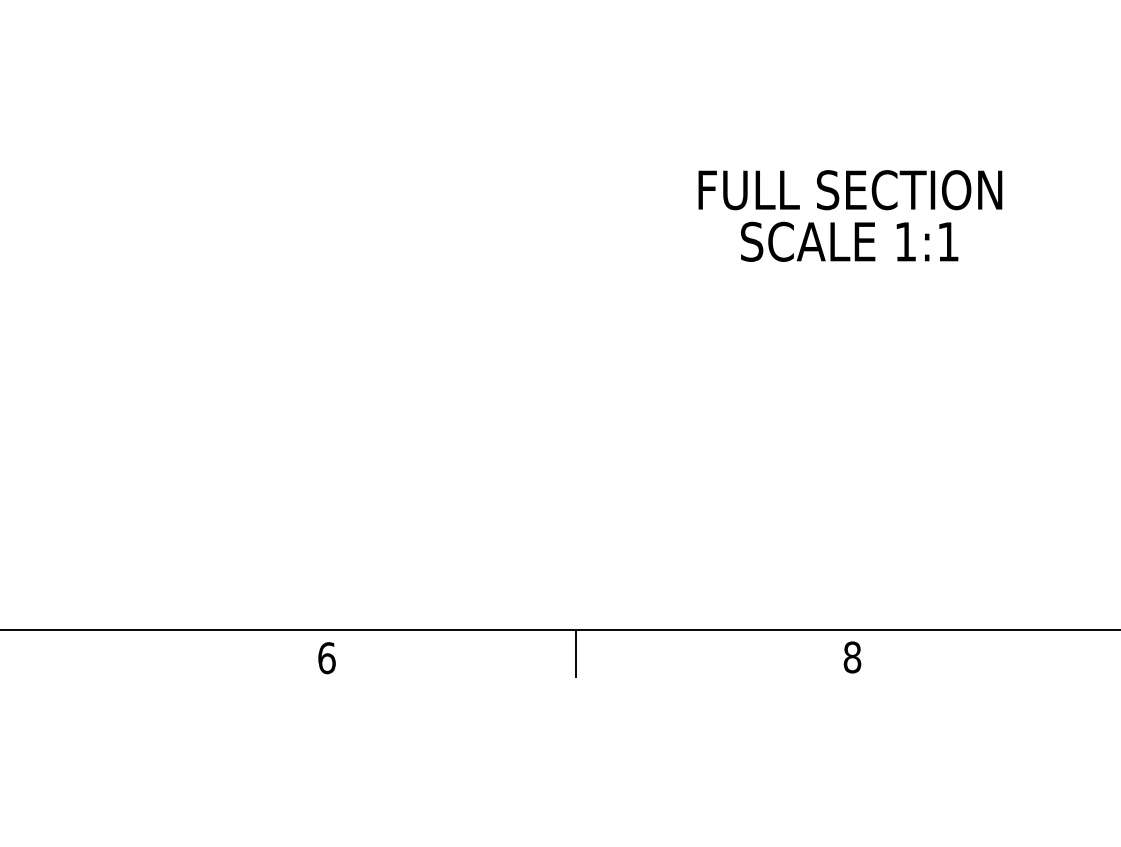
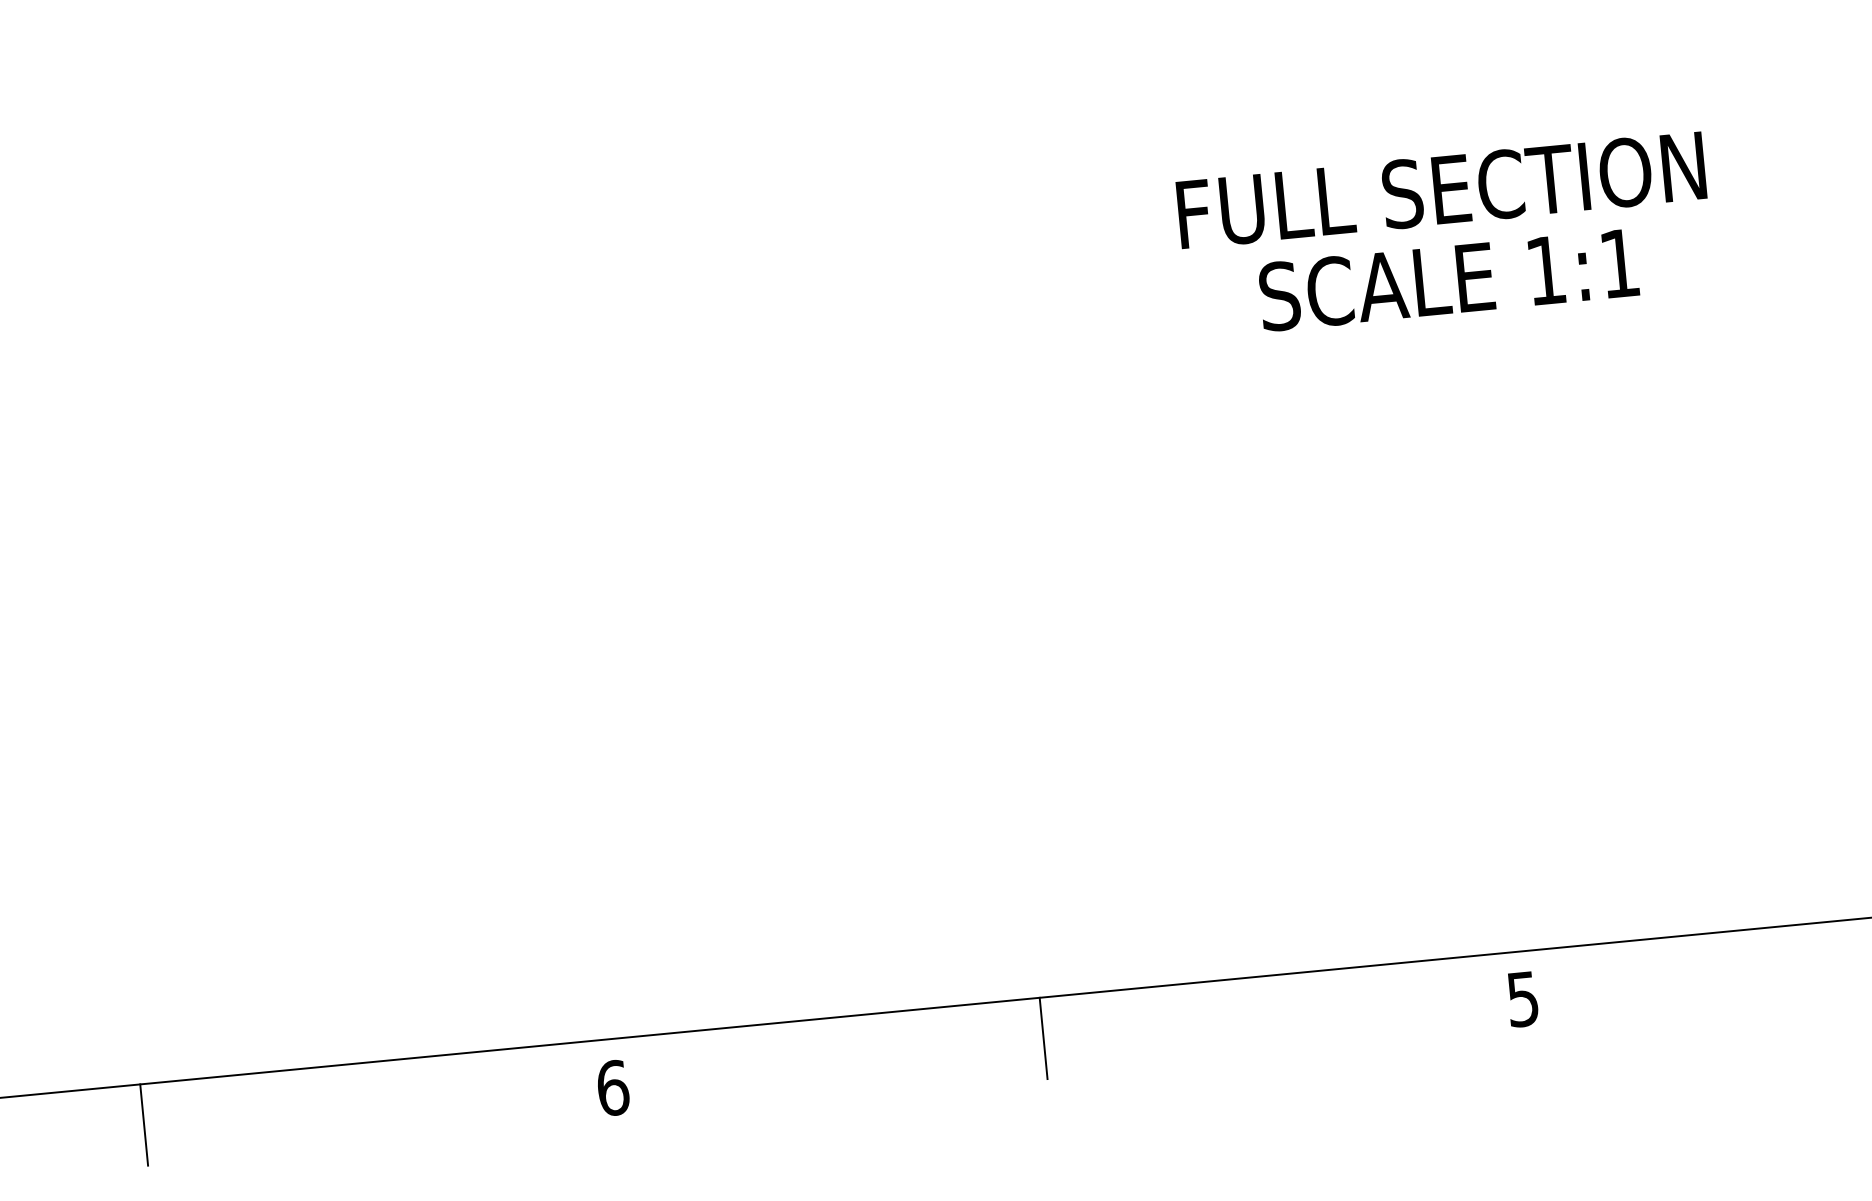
line: (56, 653) -> (143, 1125), added
text: (852, 657) -> (1523, 999), 8 -> 5

